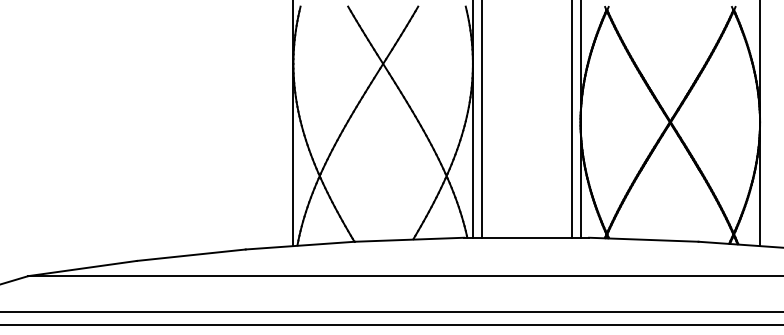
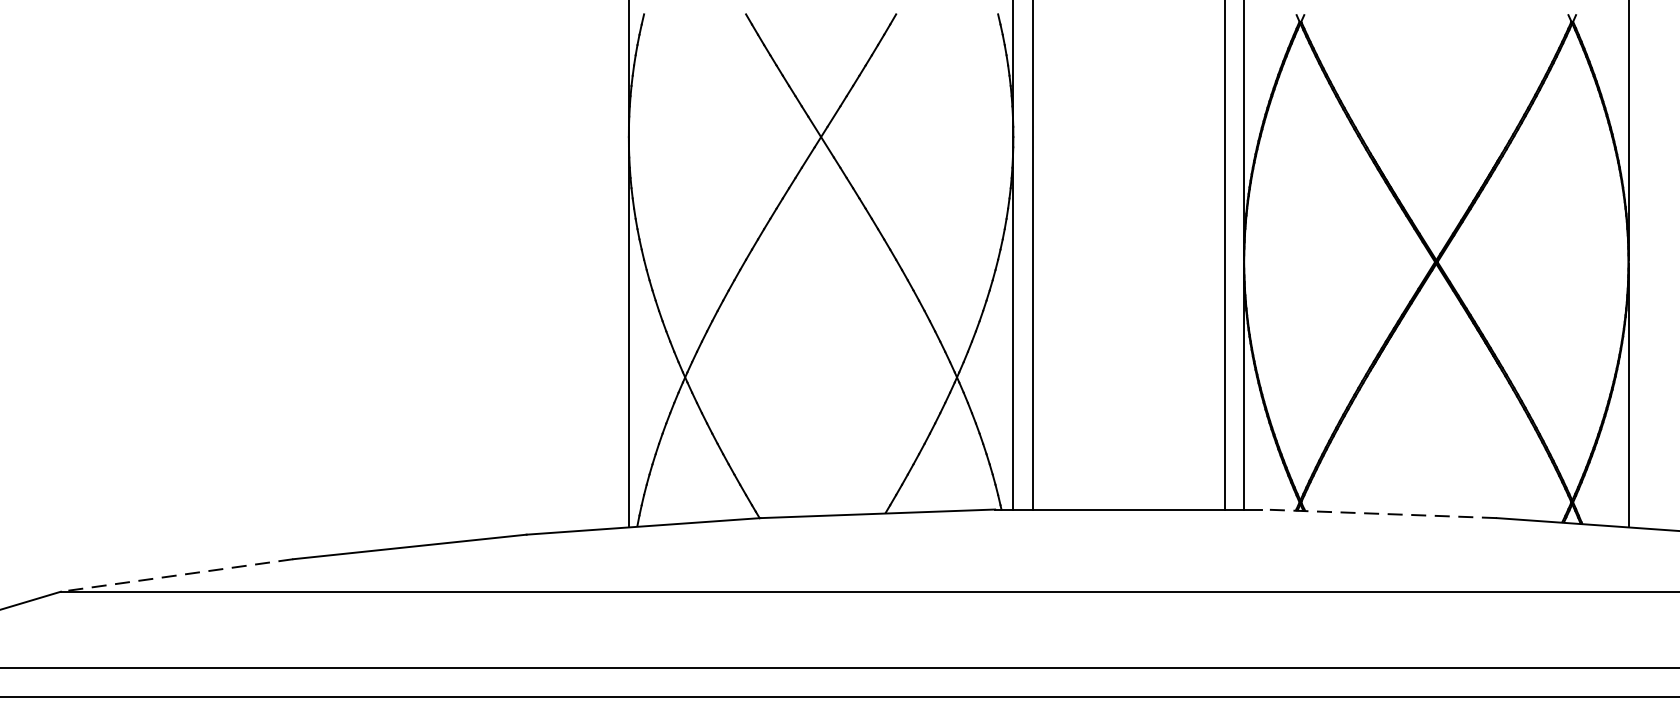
line: (643, 239) -> (1378, 513), solid -> dashed
line: (82, 268) -> (176, 575), solid -> dashed

